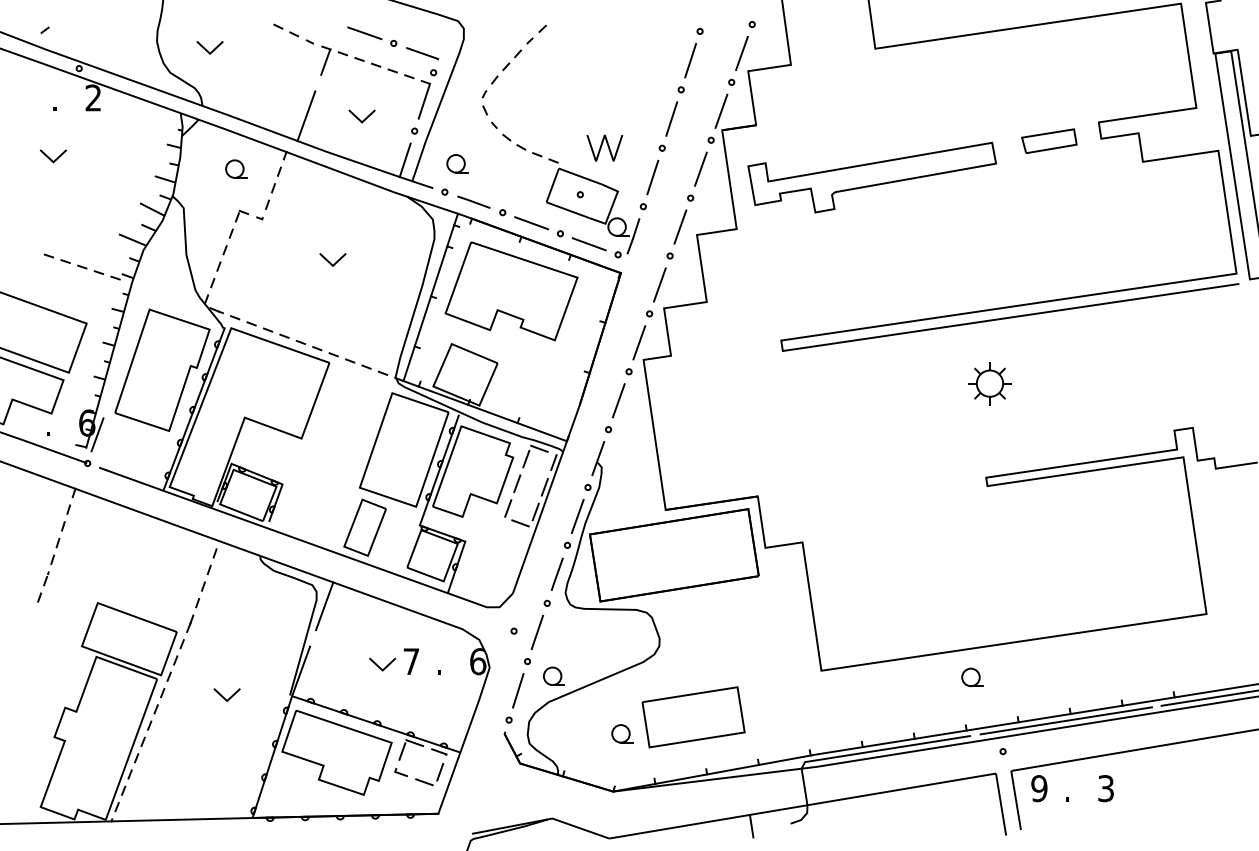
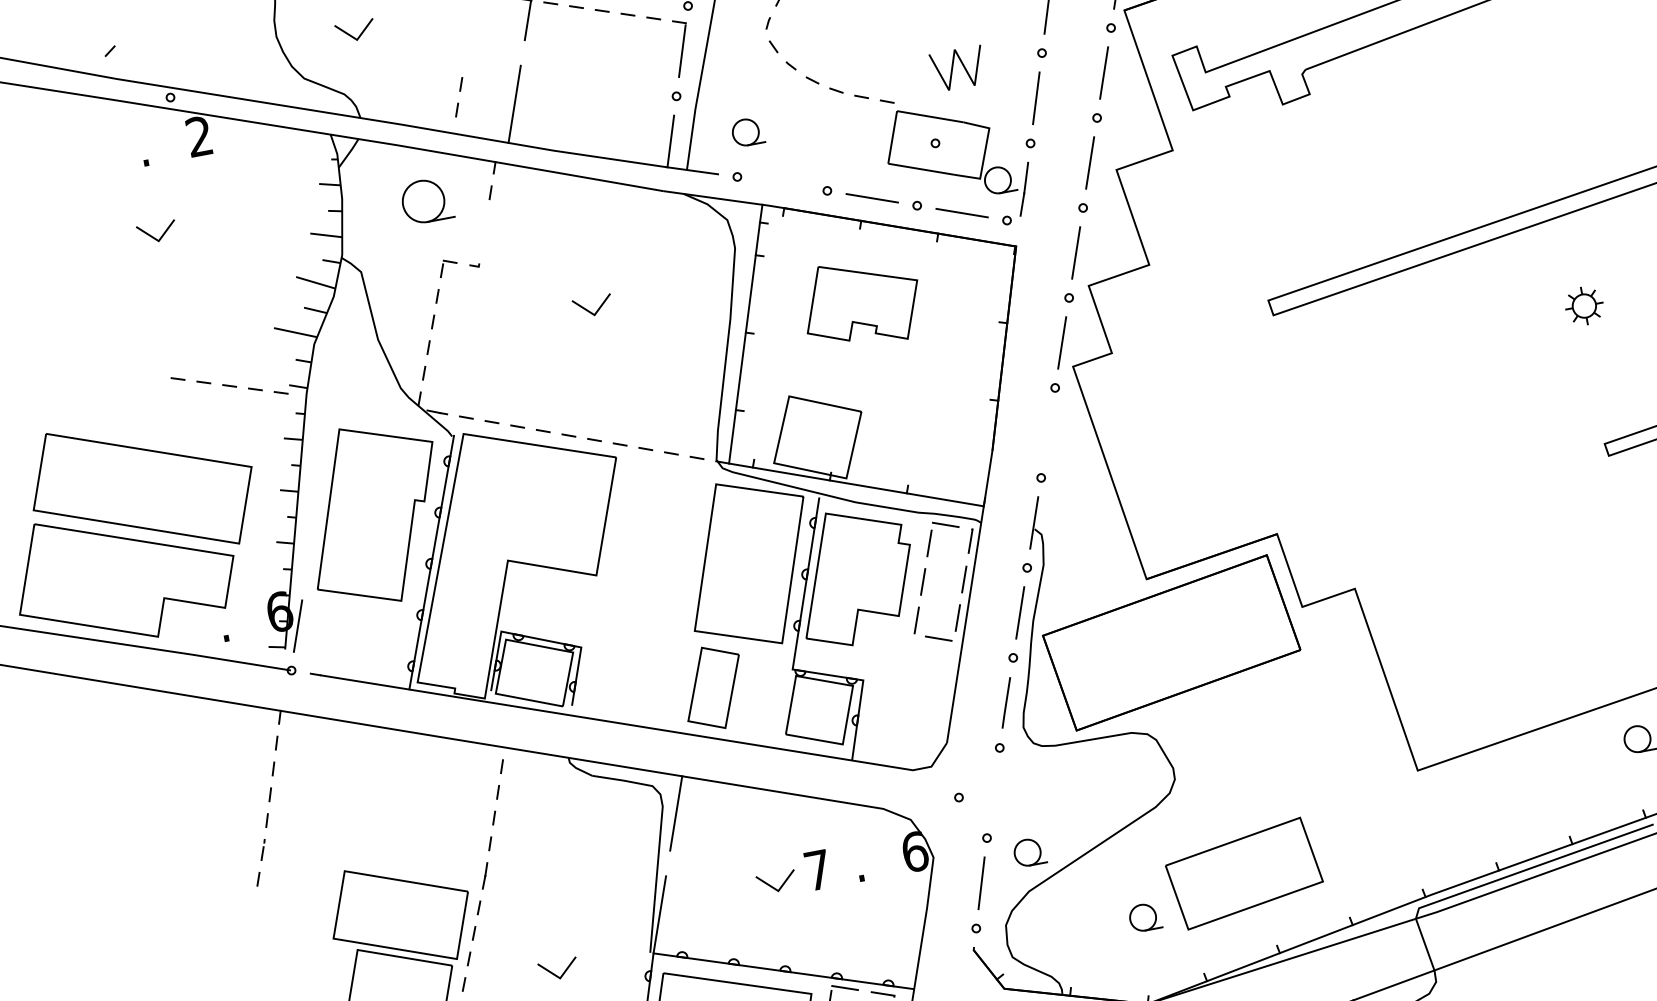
line: (359, 118) -> (592, 93), removed
part: (236, 168) -> (427, 199), size x1.6
part: (270, 196) -> (459, 97), moved
line: (473, 201) -> (781, 182), removed
part: (511, 291) -> (861, 303), size x0.6
part: (989, 383) -> (1583, 305), size x0.6
line: (618, 400) -> (1047, 432), removed
line: (537, 632) -> (993, 793), removed

